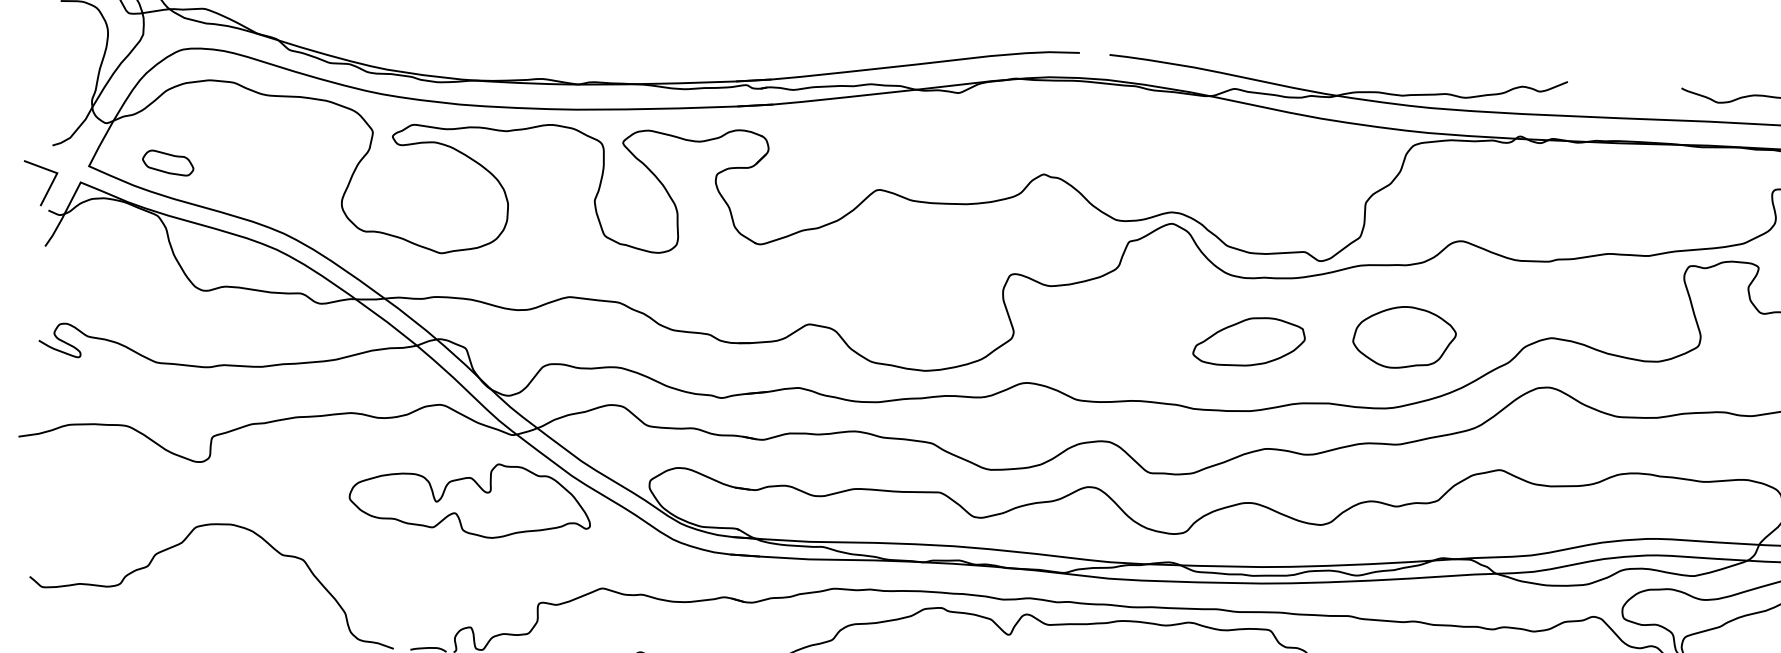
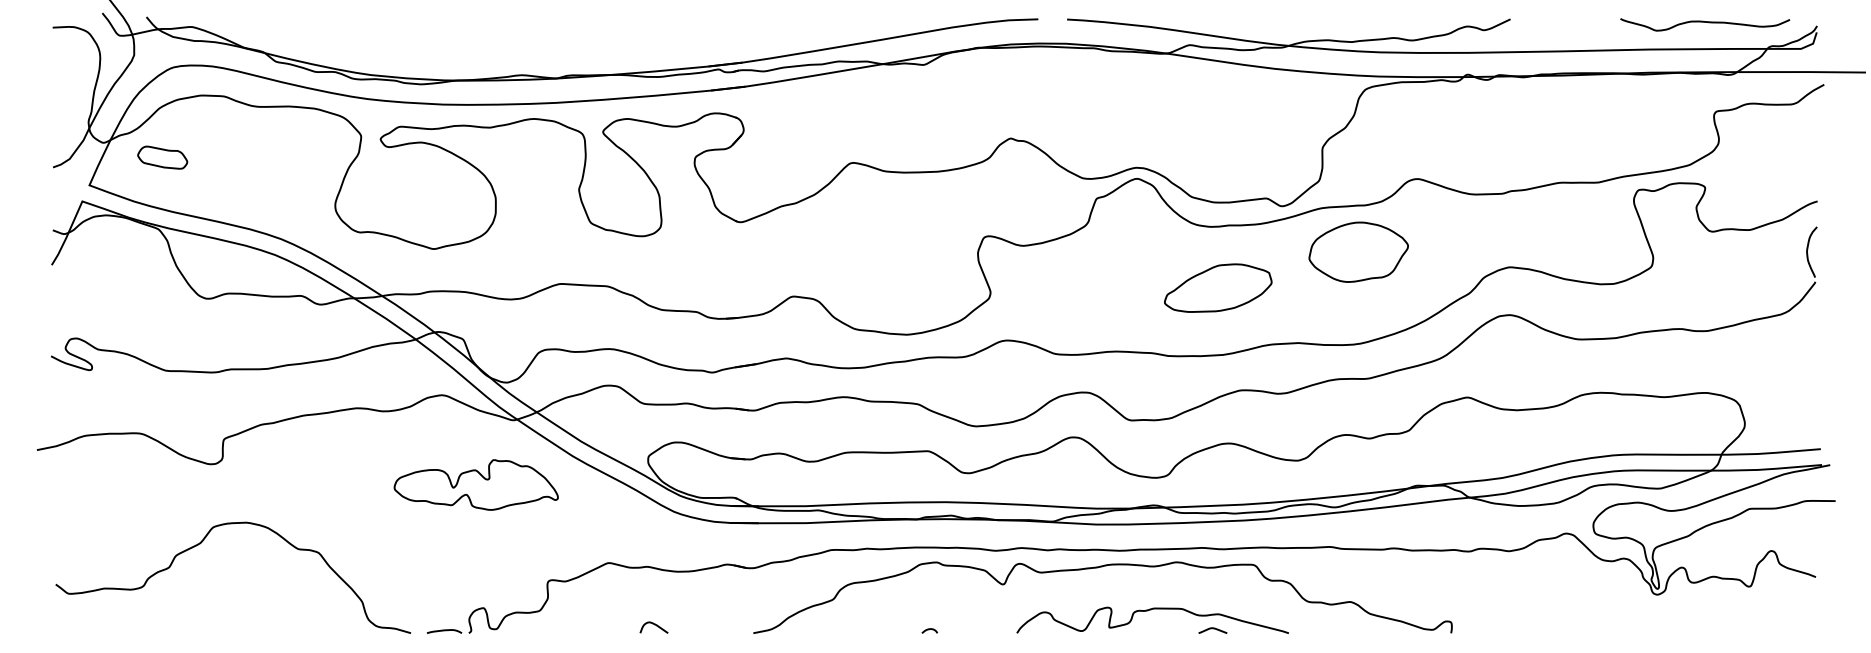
part: (168, 162) -> (162, 157), moved
line: (48, 187) -> (51, 208), removed
part: (1404, 336) -> (1358, 251), moved
part: (469, 499) -> (475, 484), size x0.7

